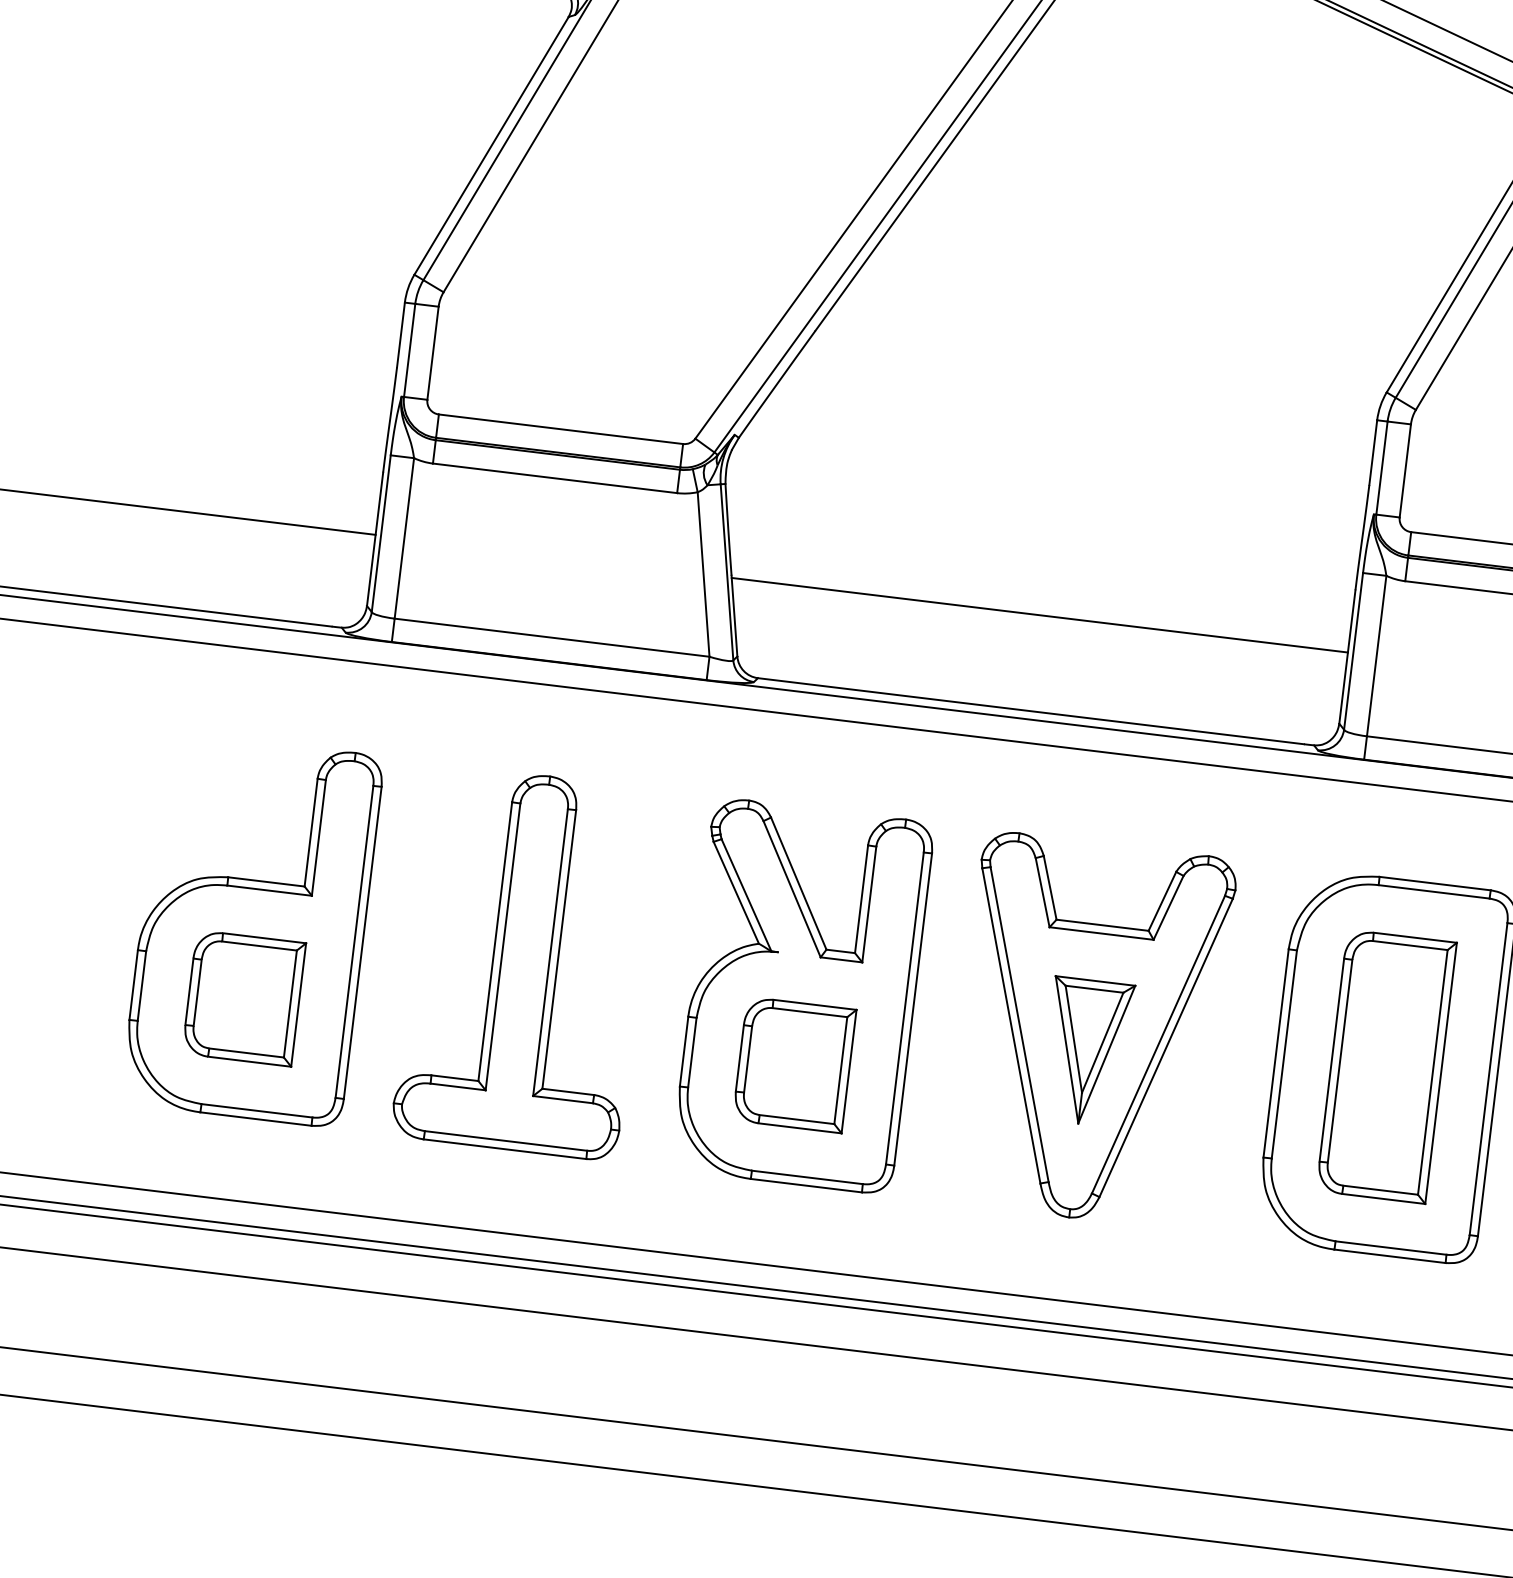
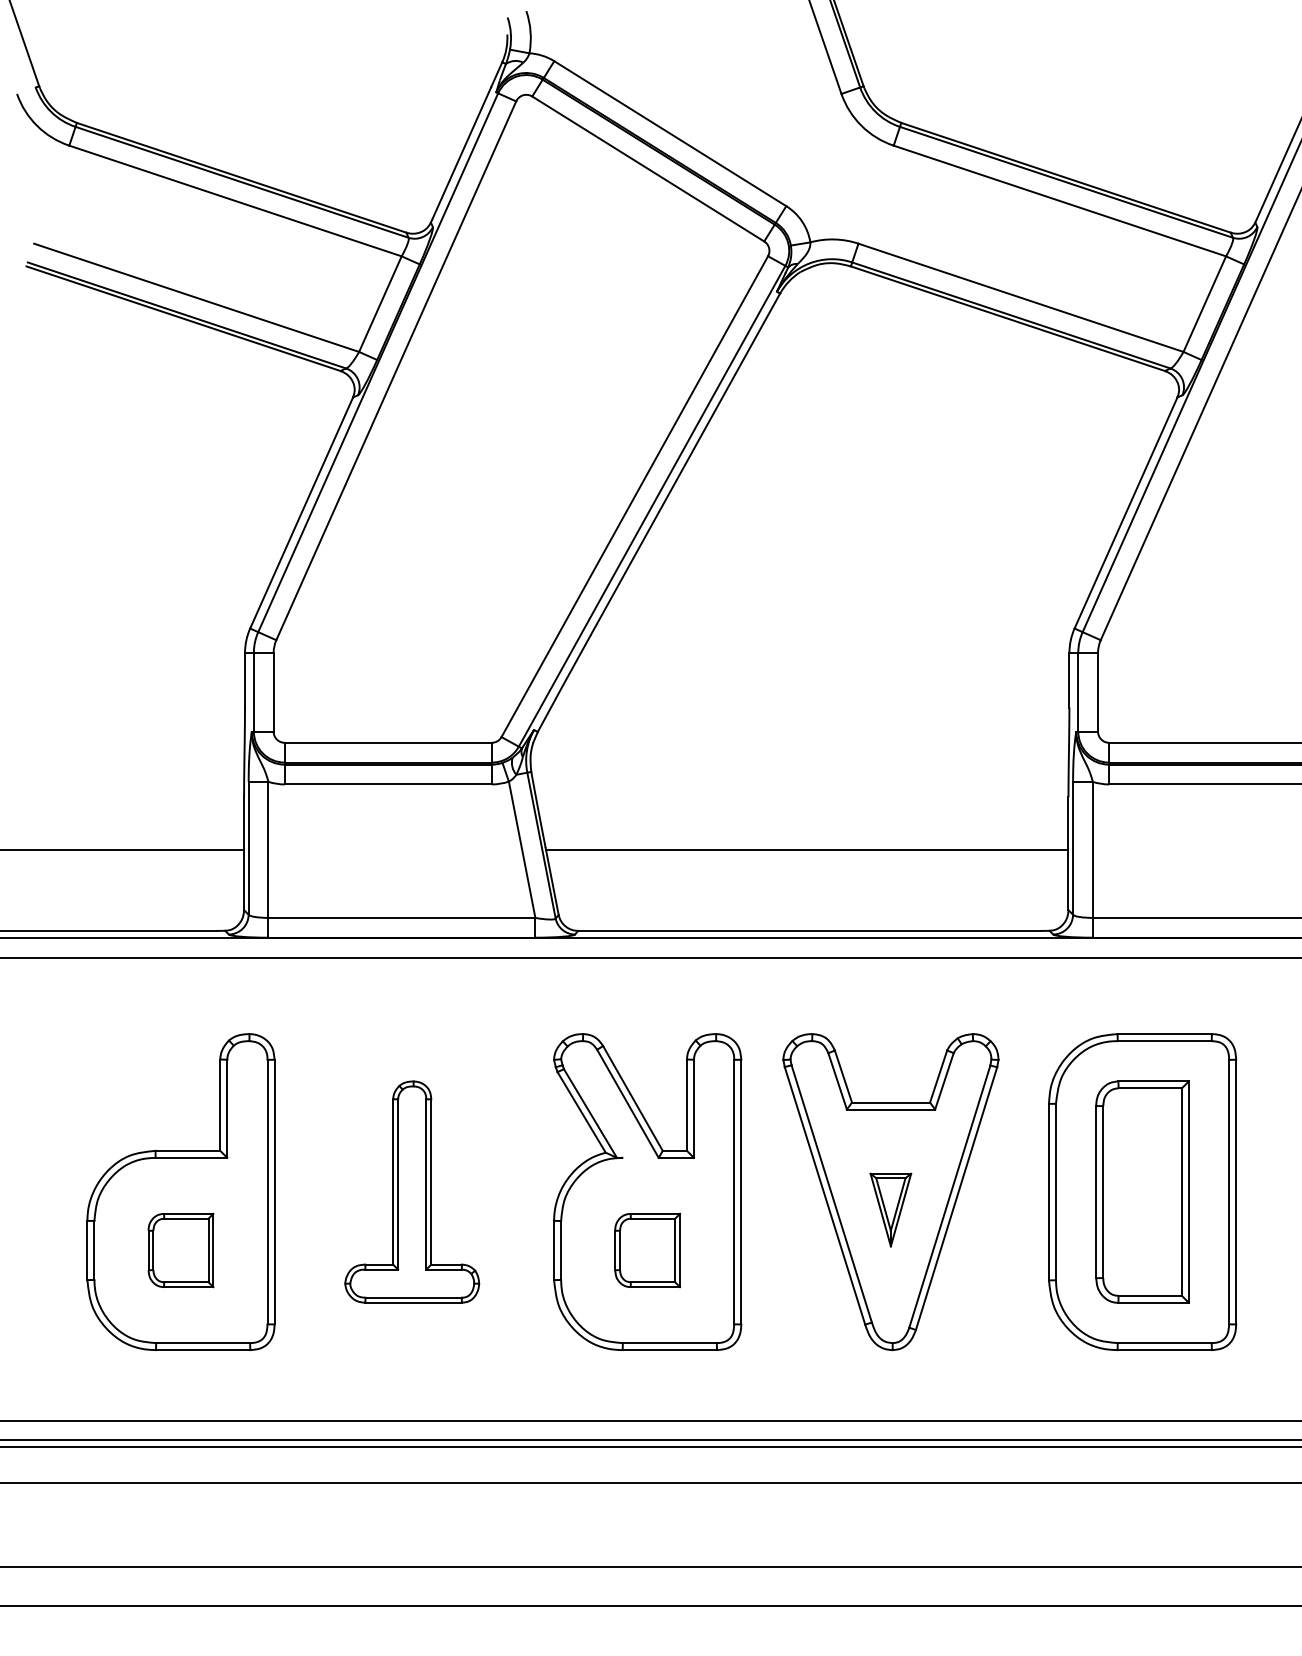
part: (524, 961) -> (411, 1191), size x0.7
part: (243, 998) -> (180, 1250), size x0.7
part: (1086, 1051) -> (890, 1209), size x0.6
part: (794, 1065) -> (647, 1250), size x0.7

